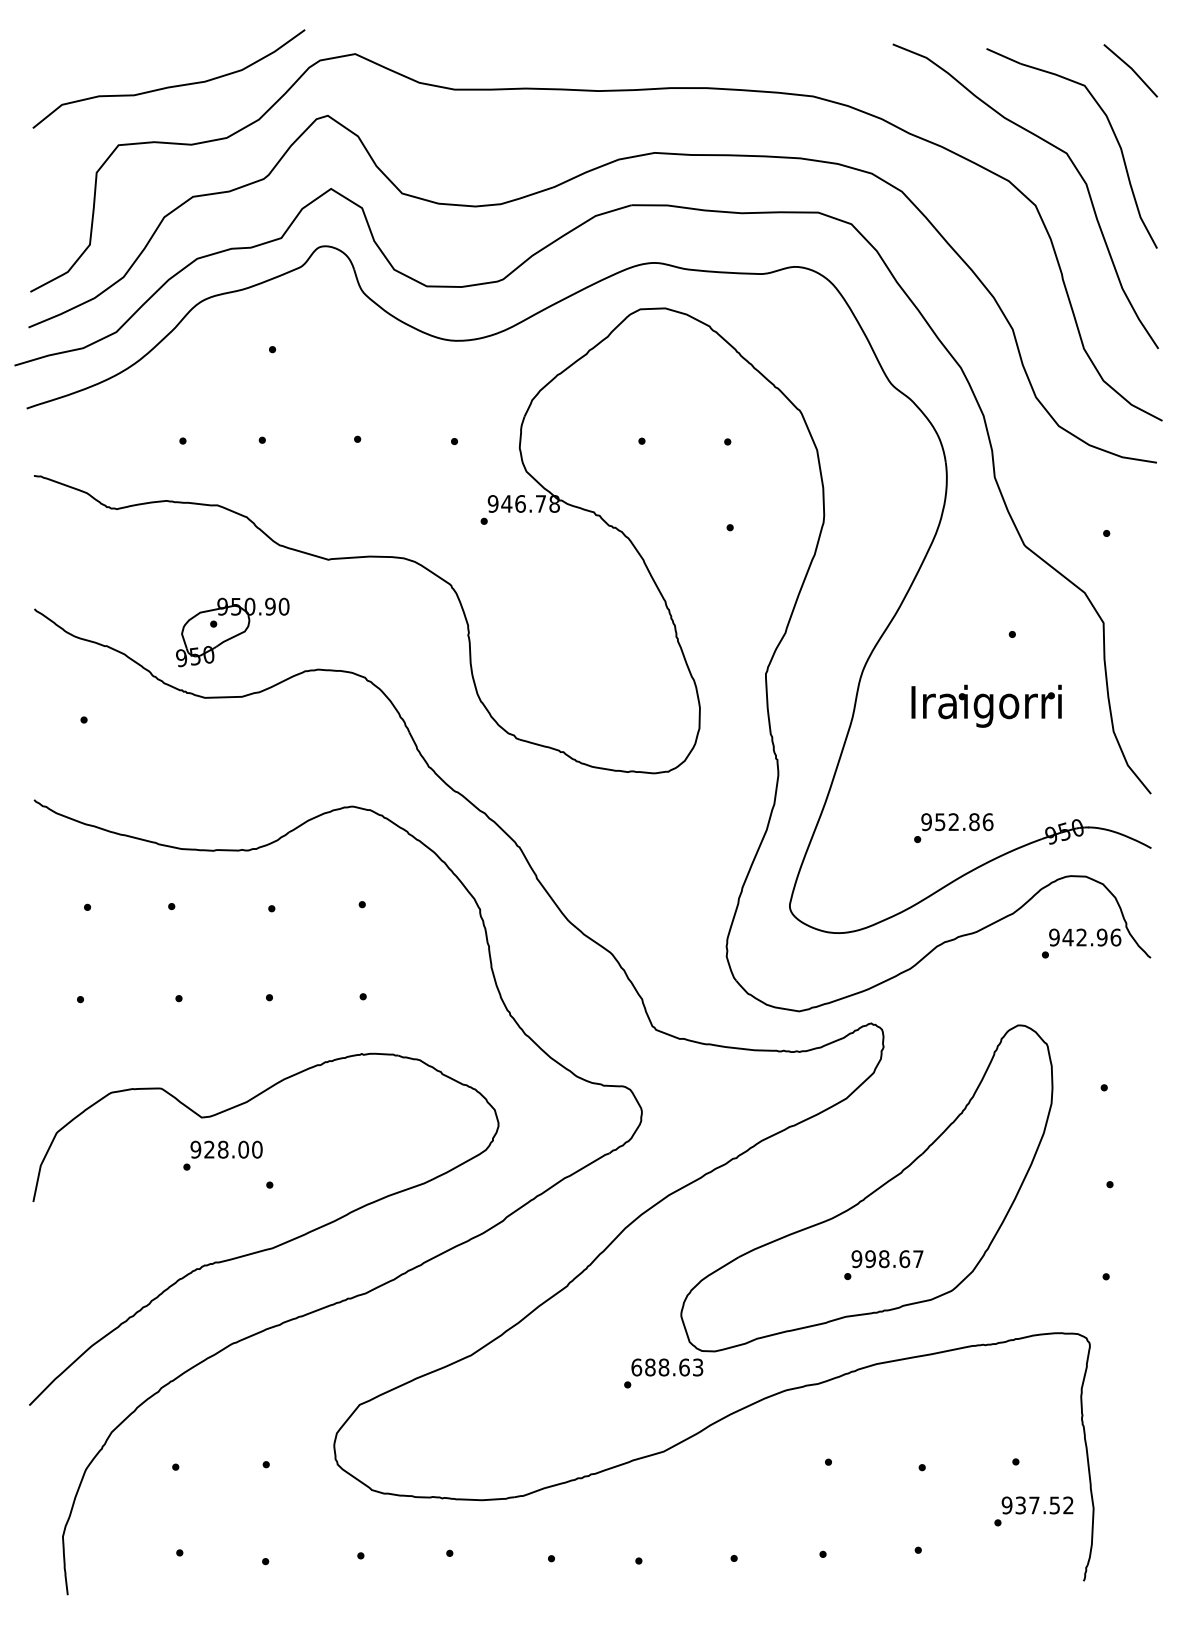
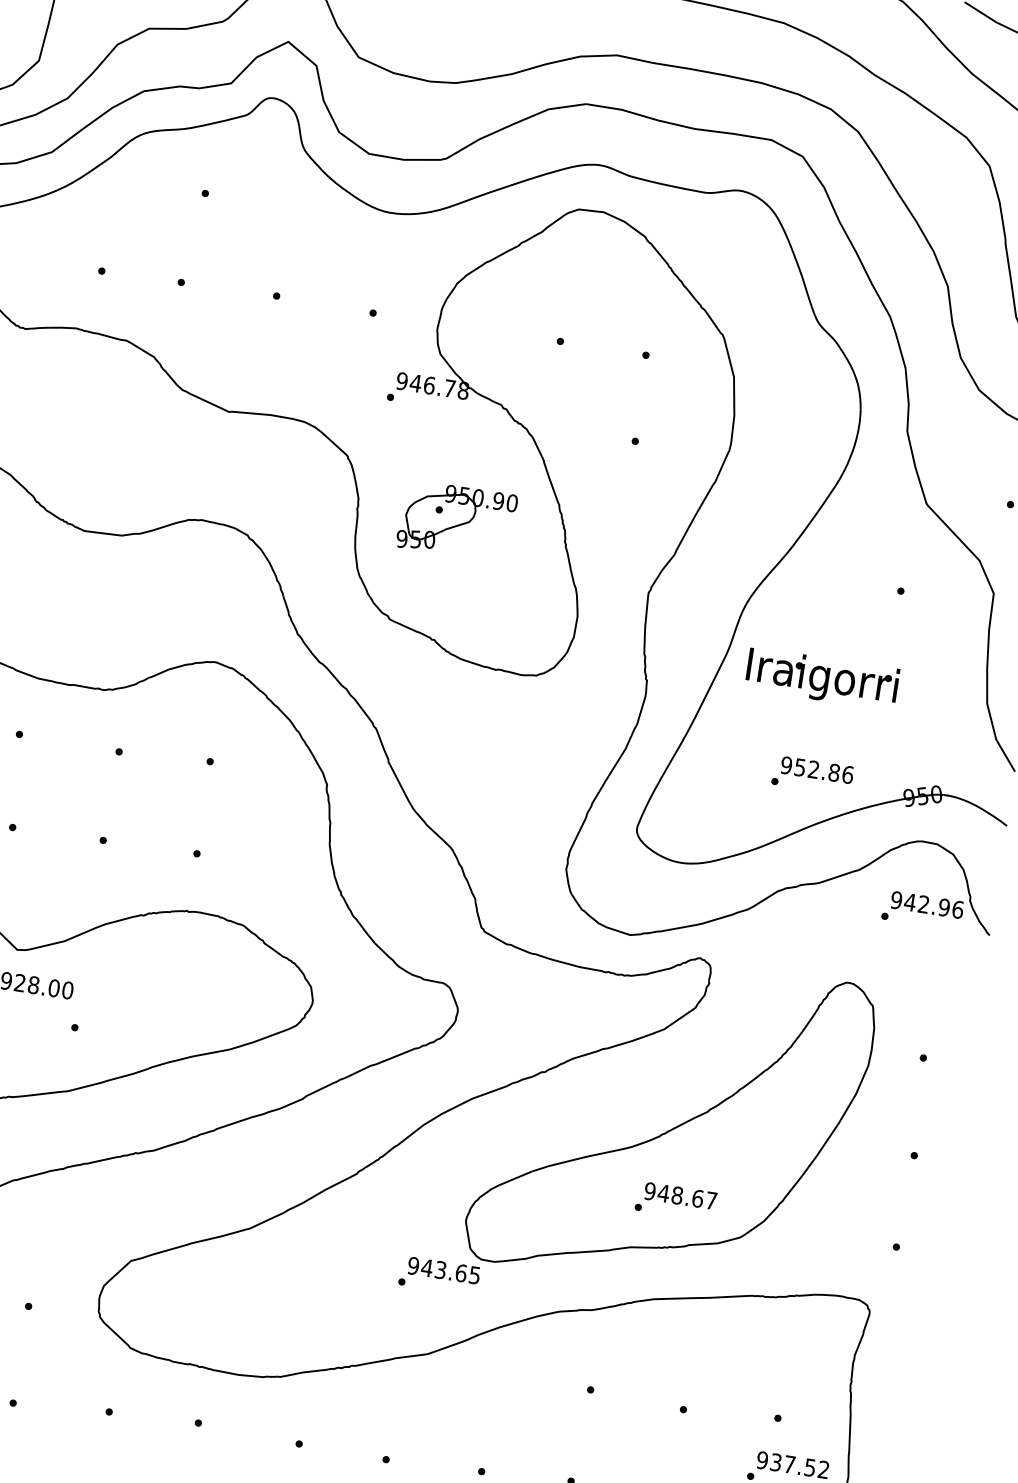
part: (232, 632) -> (456, 521), moved
text: (986, 705) -> (822, 678), moved
text: (870, 1259) -> (663, 1193), 998.67 -> 948.67
text: (667, 1367) -> (444, 1270), 688.63 -> 943.65

